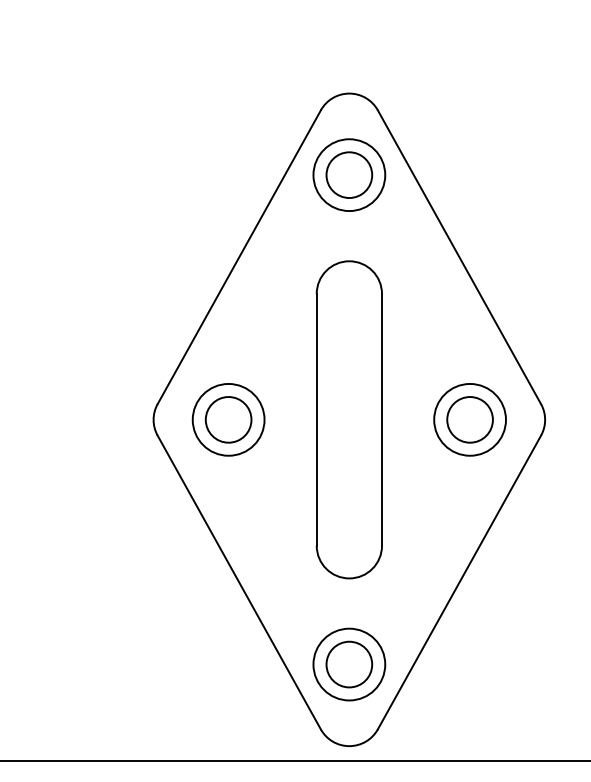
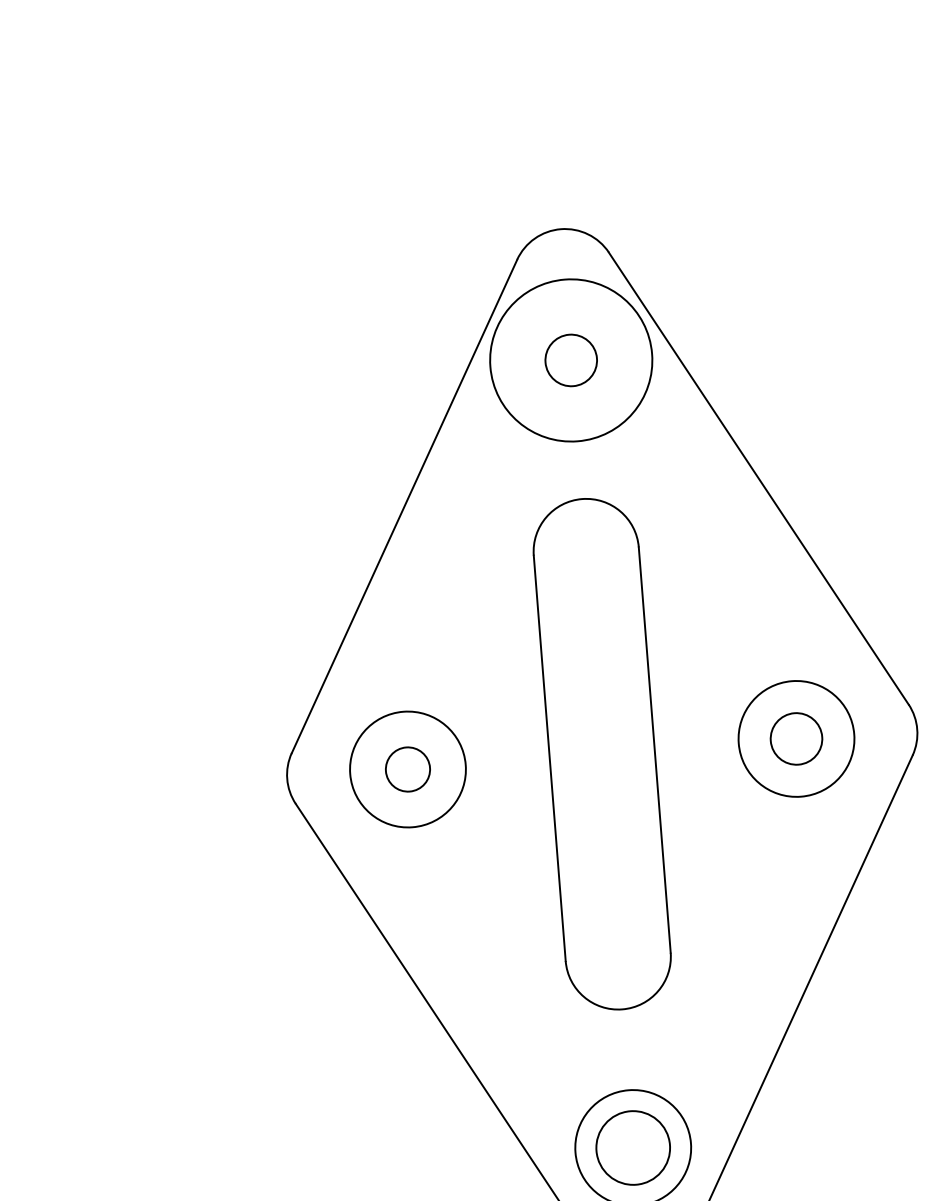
circle: (349, 174) -> (571, 359), size x0.7
circle: (349, 175) -> (571, 360), size x1.4
circle: (228, 419) -> (407, 768), size x0.6
circle: (469, 419) -> (795, 738), size x0.7

